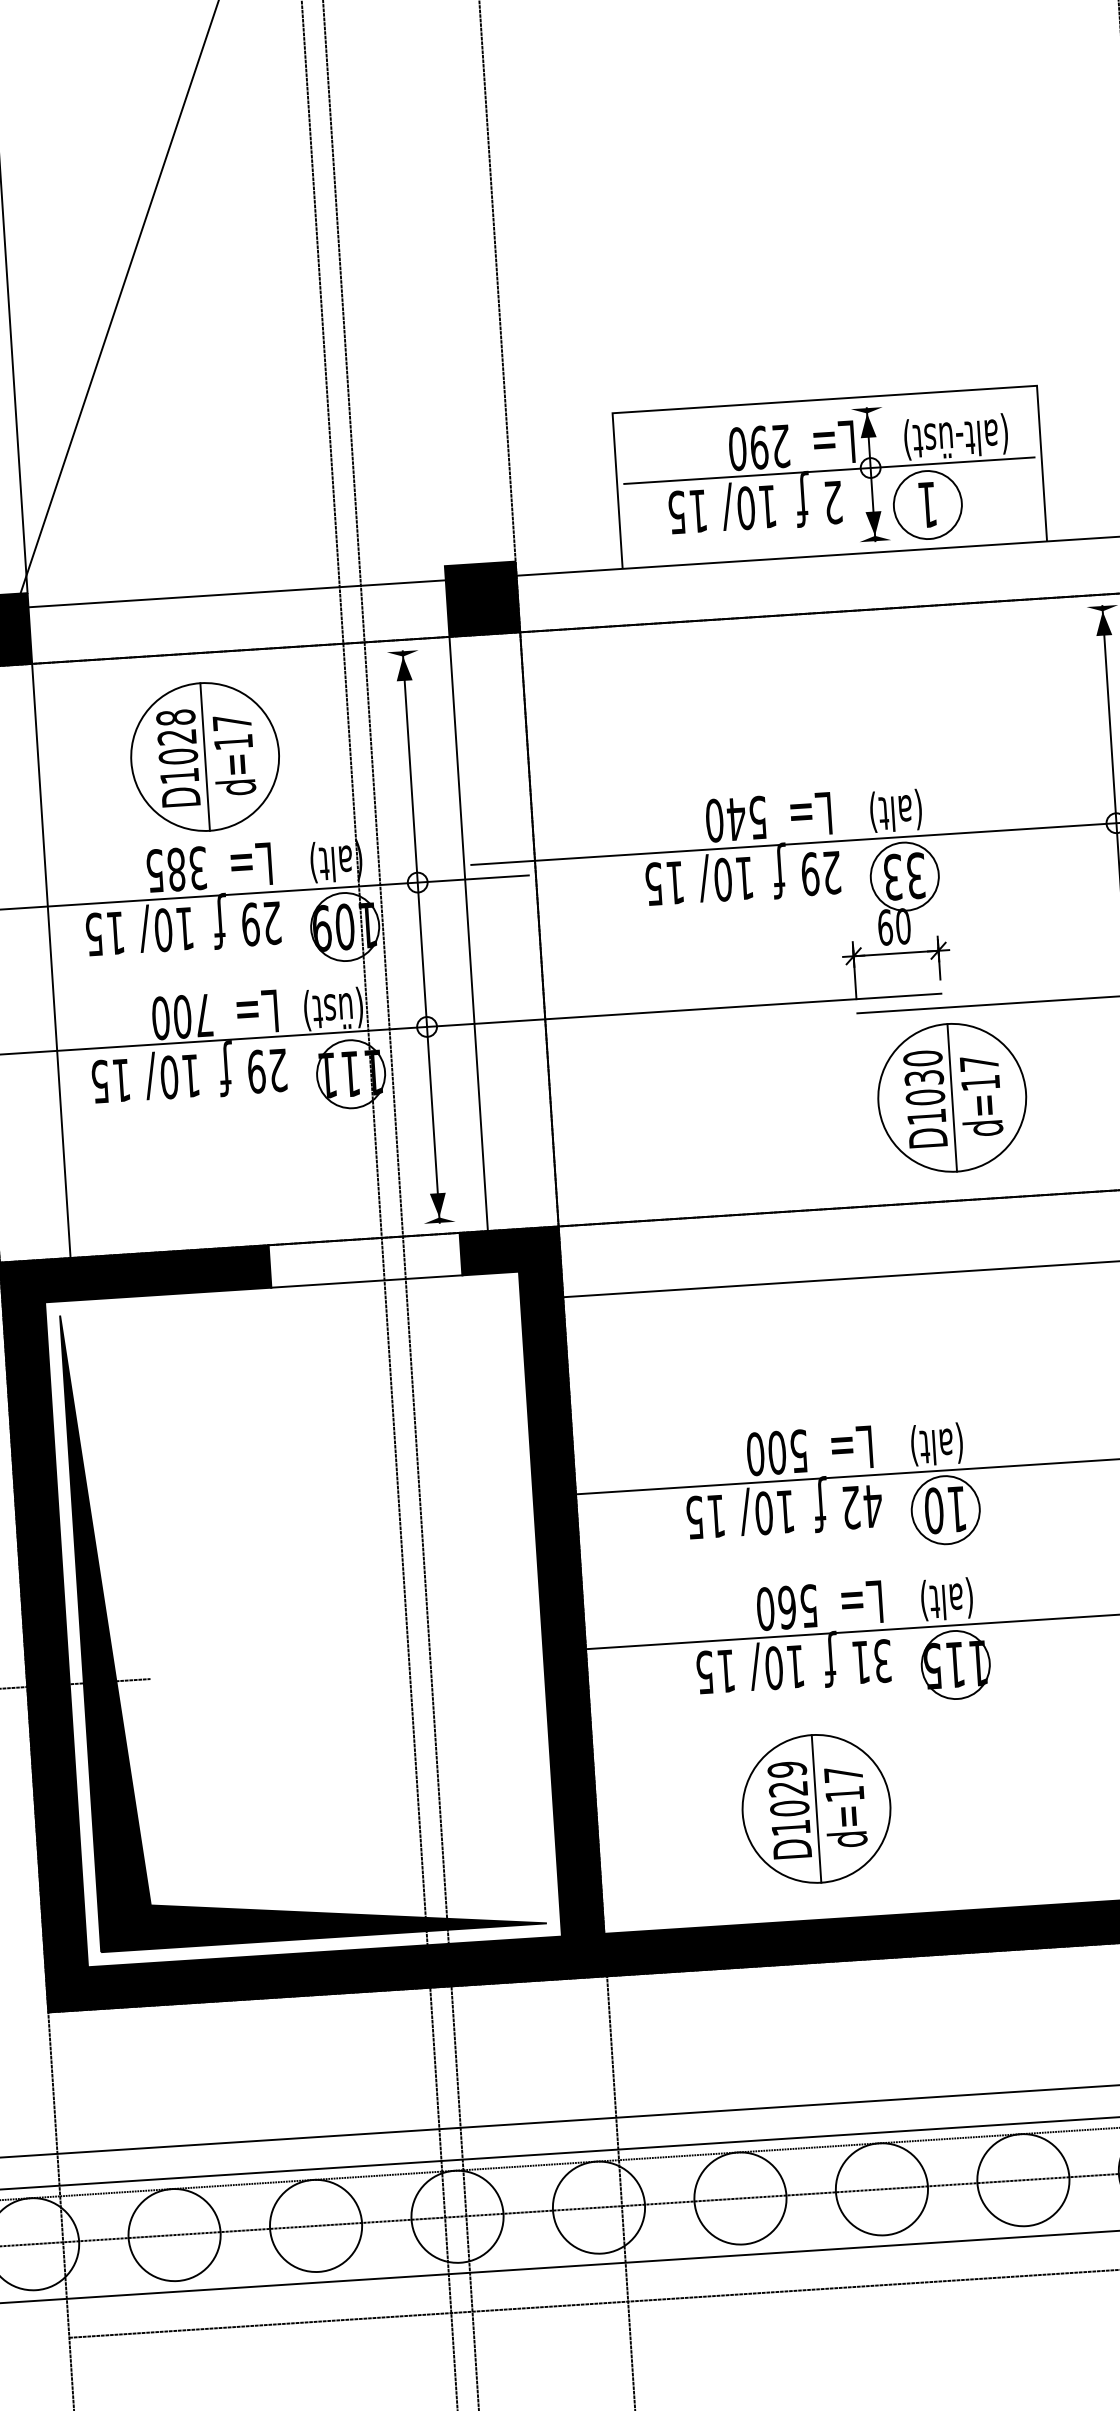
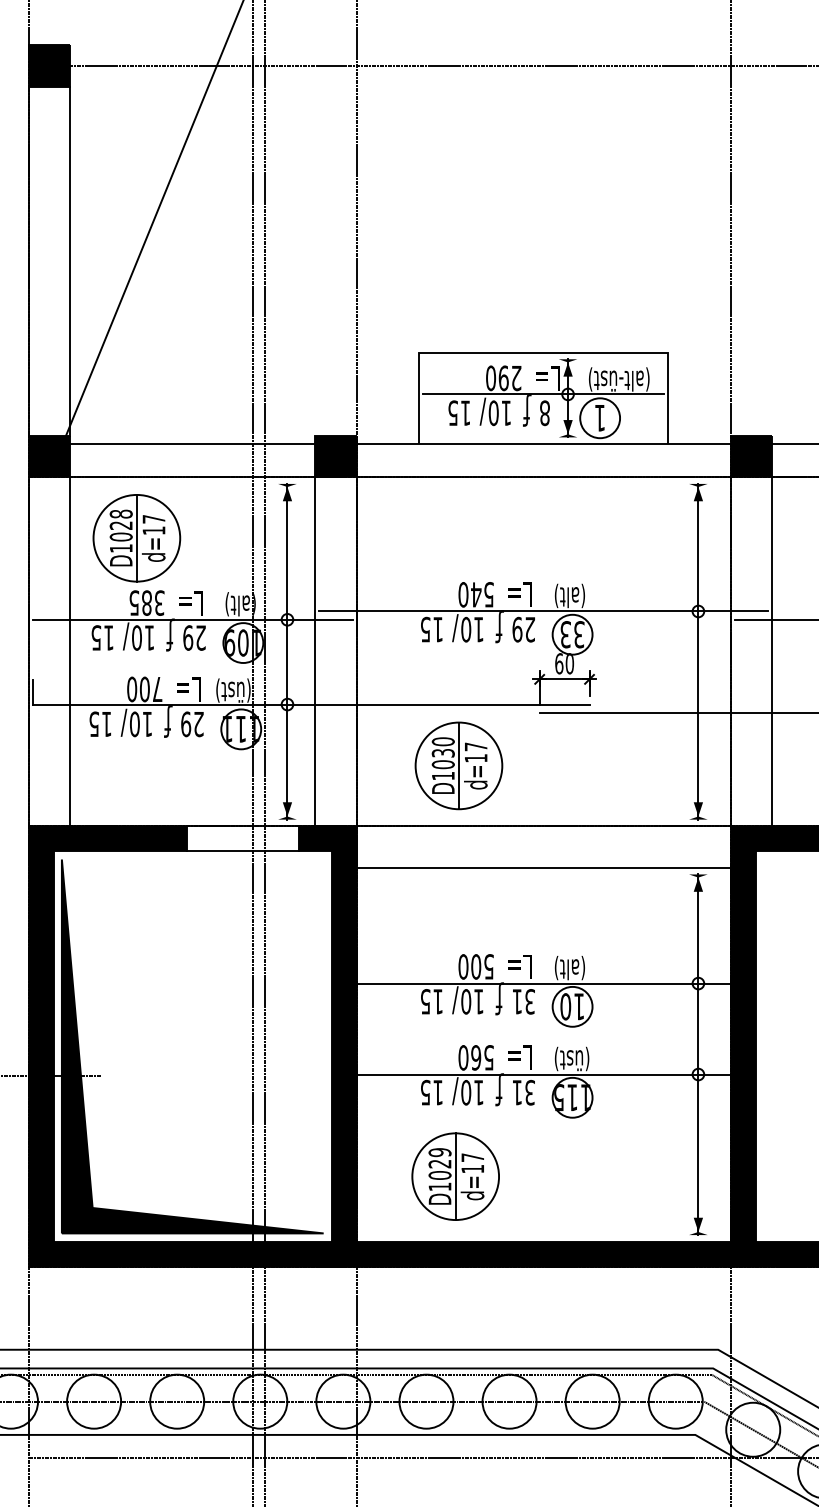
text: (832, 501) -> (544, 412), 2 -> 8
part: (204, 757) -> (136, 538), moved
part: (951, 1097) -> (458, 765), moved
text: (863, 1506) -> (524, 1001), 42 -> 31
text: (959, 1597) -> (577, 1058), (alt) -> (üst)
part: (816, 1808) -> (455, 1176), moved

